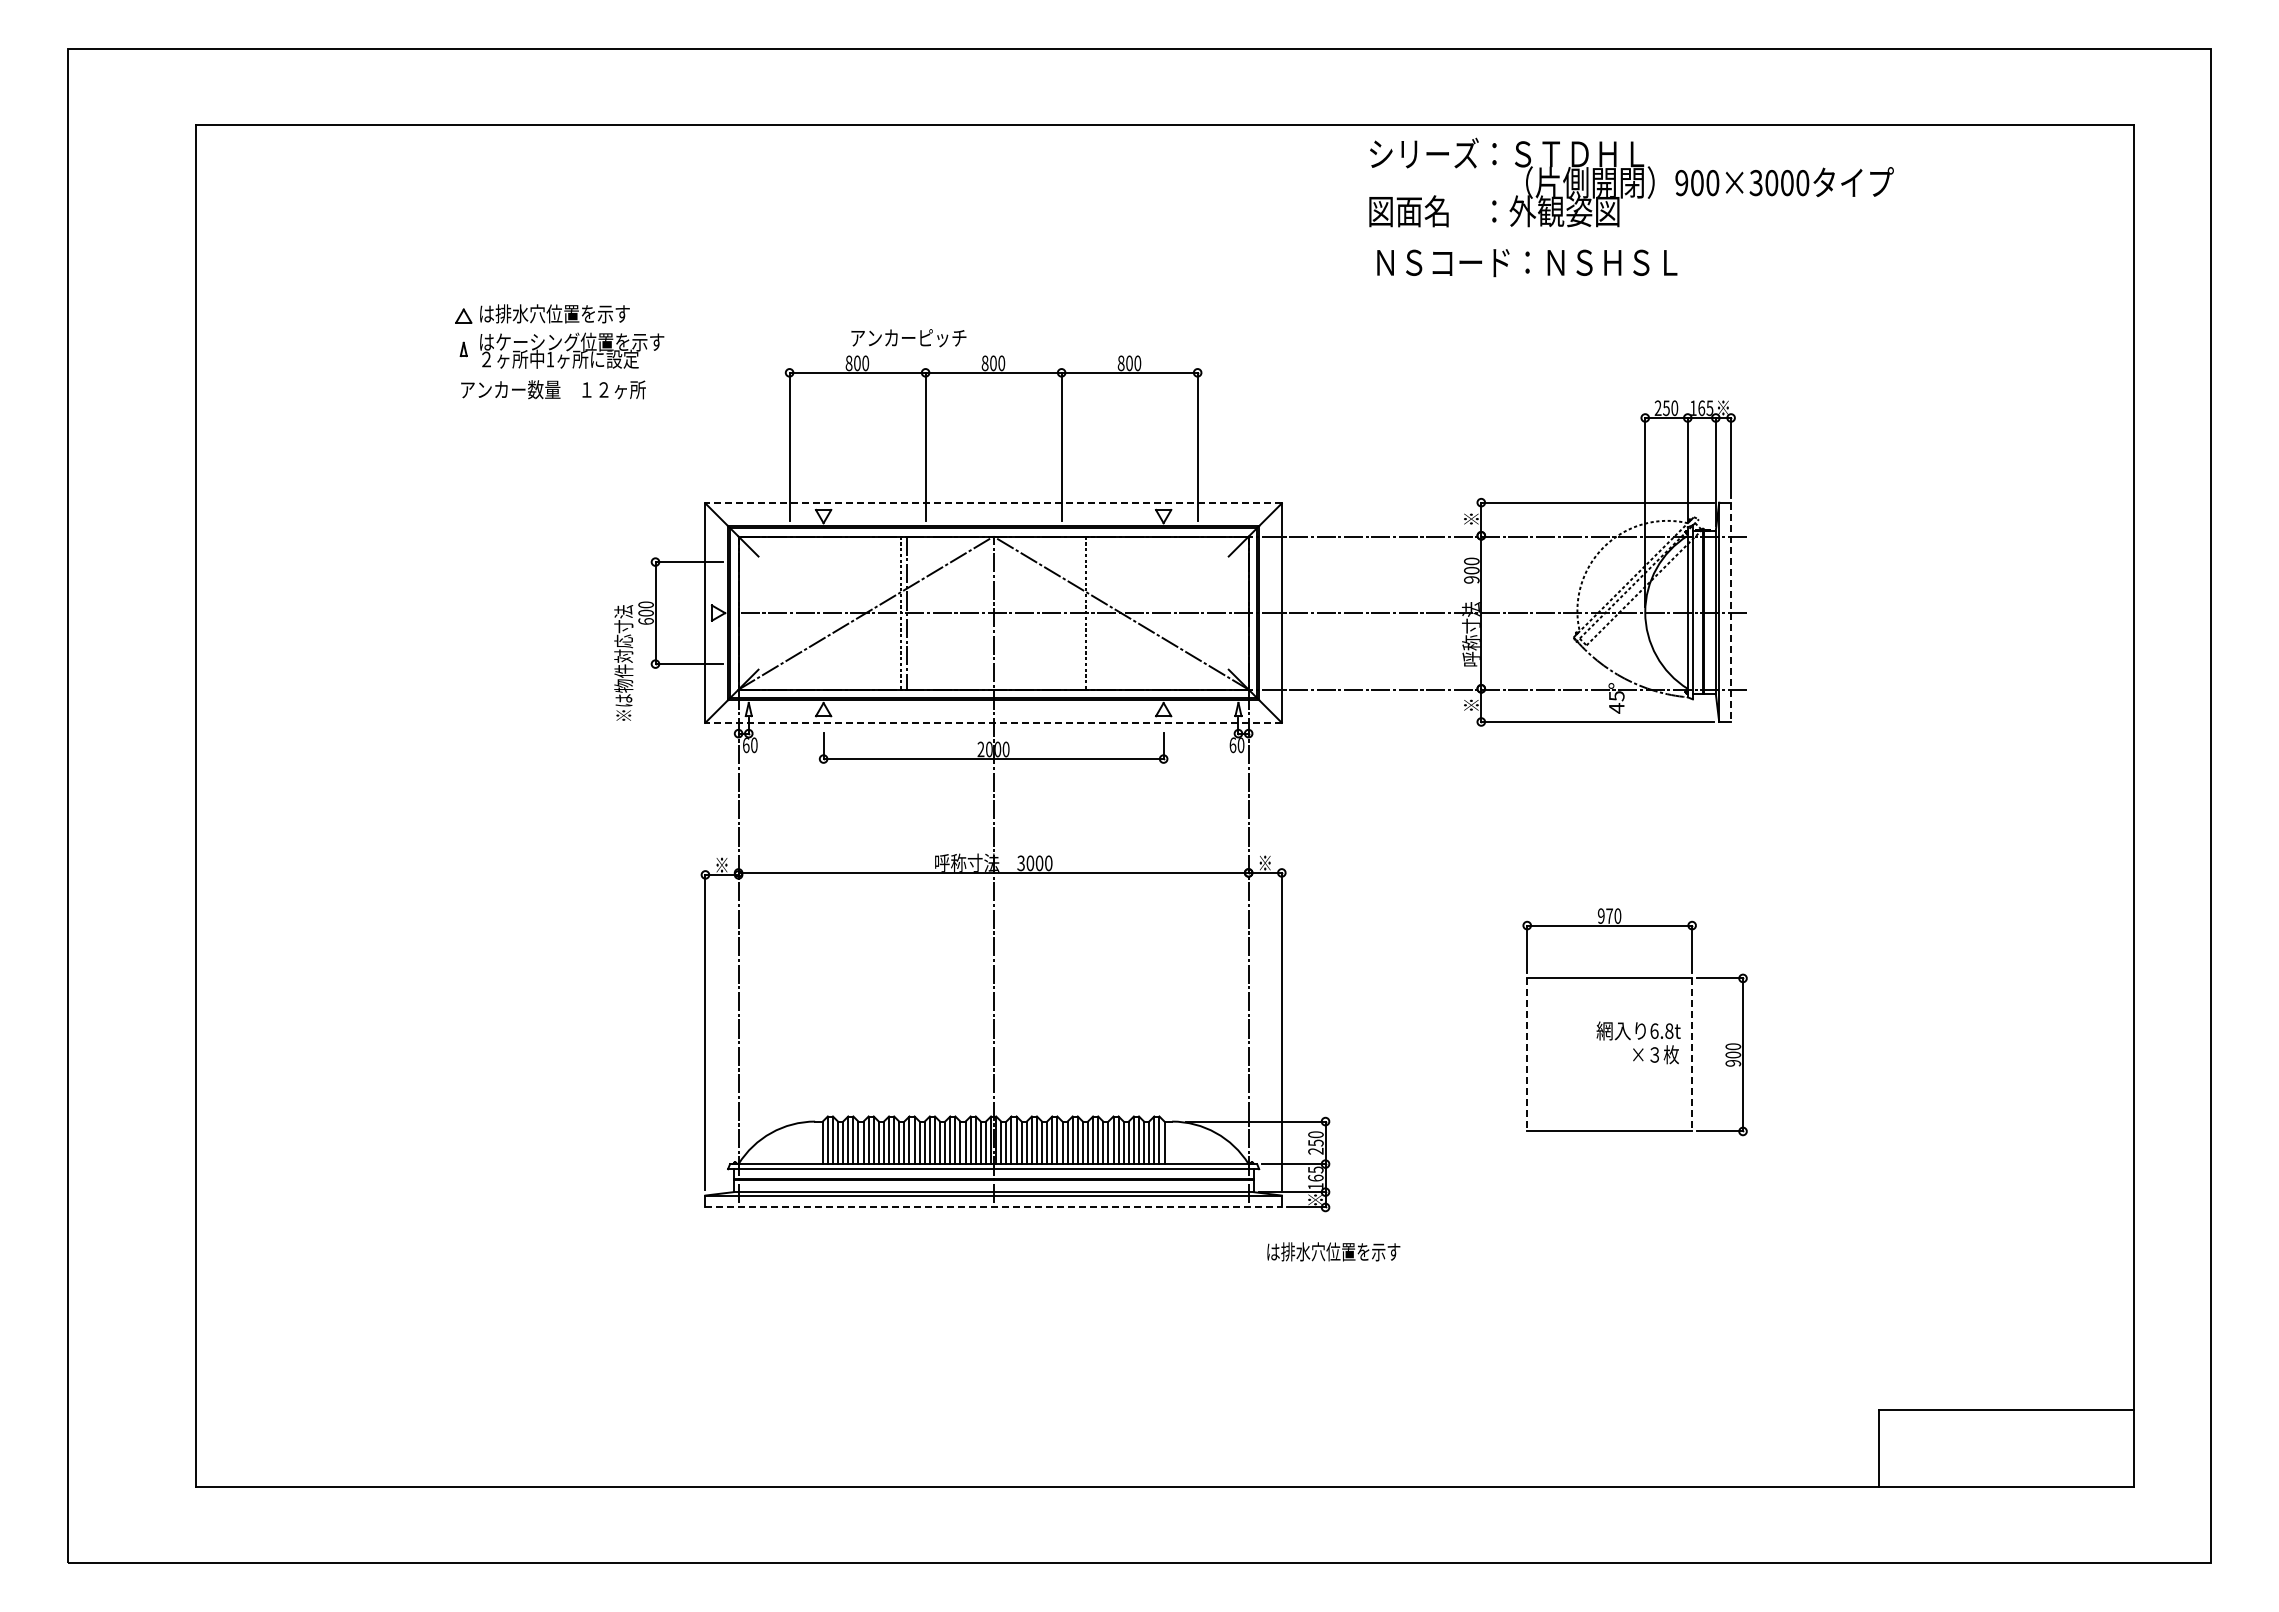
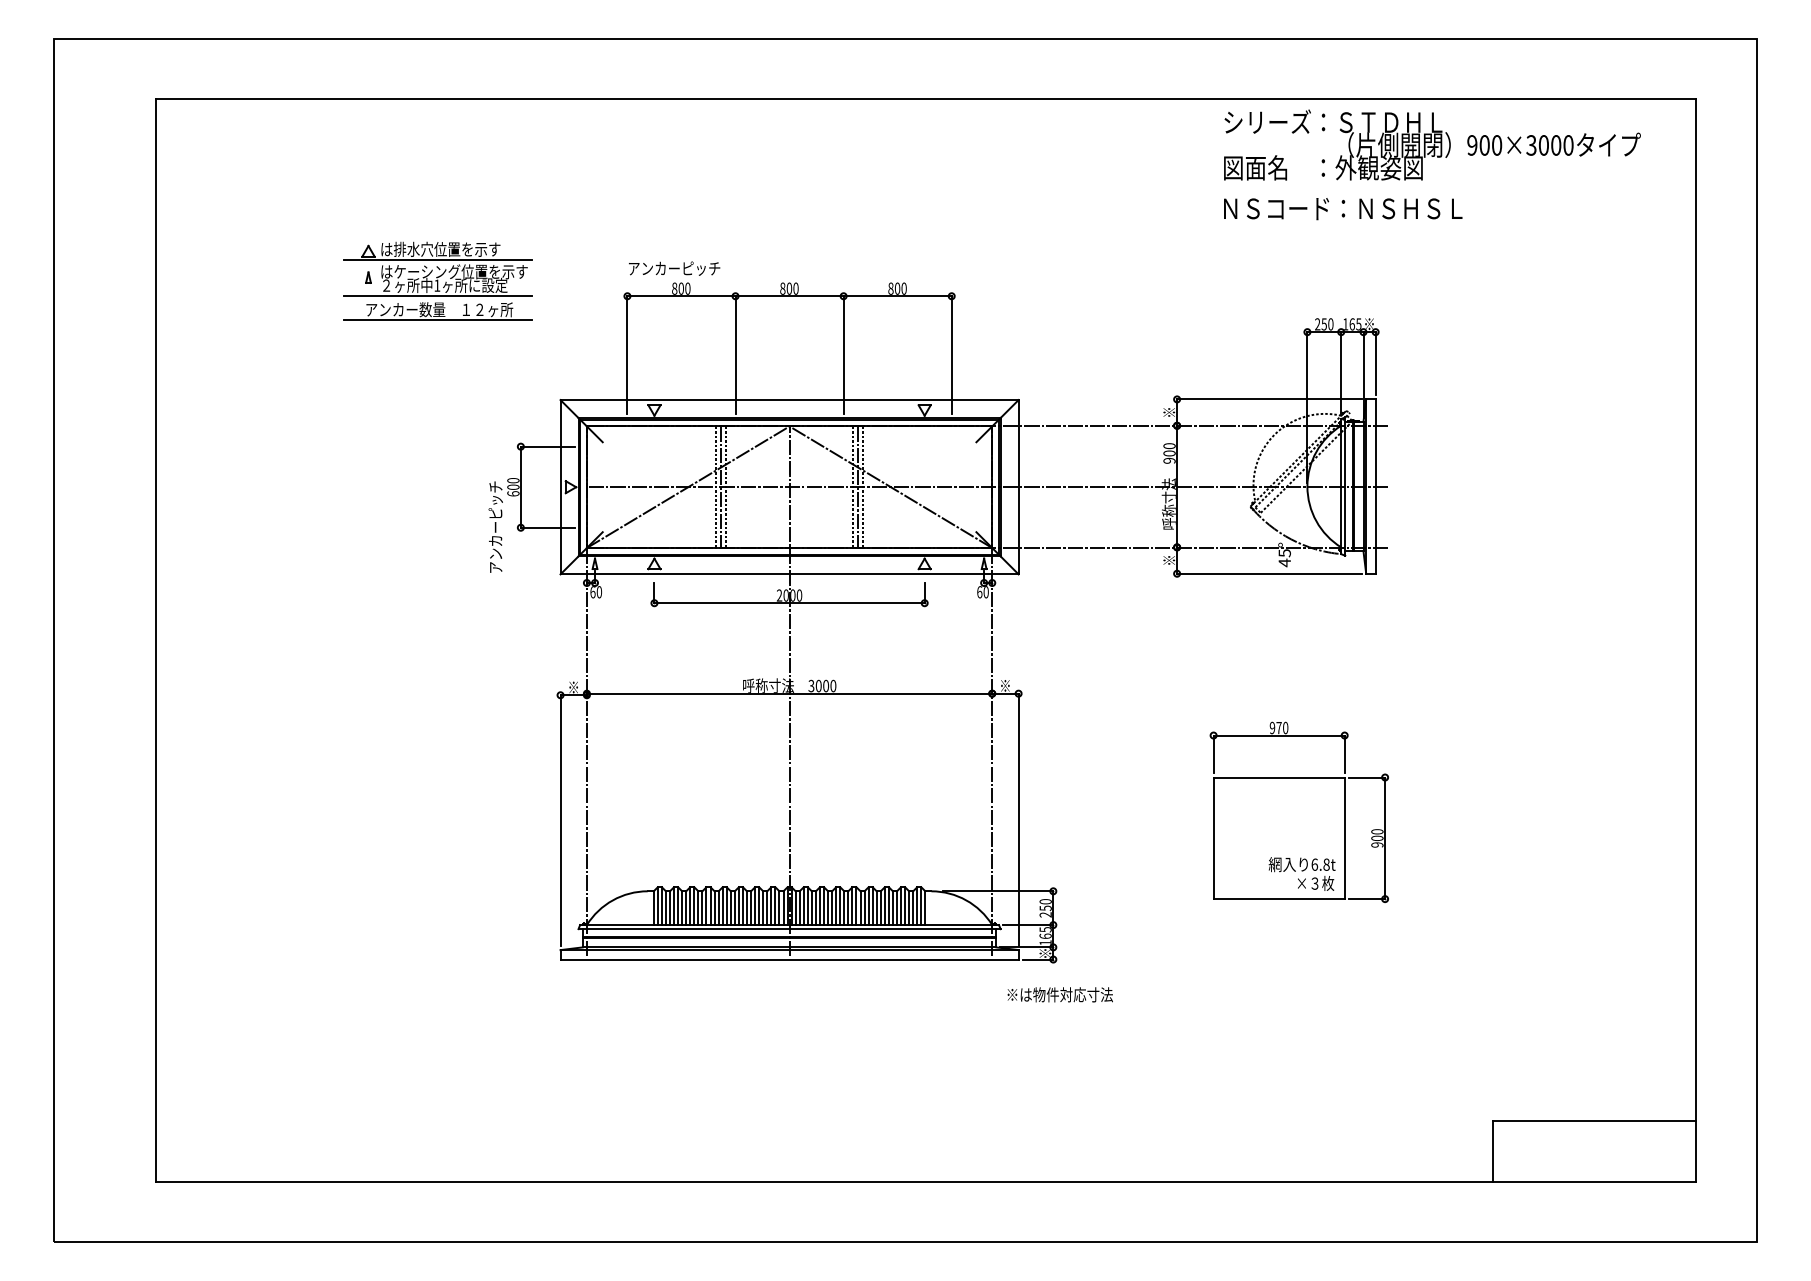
text: (1631, 182) -> (1432, 145), moved
text: (1527, 263) -> (1343, 209), moved
line: (550, 327) -> (437, 260), added
text: (908, 338) -> (674, 268), moved
line: (550, 372) -> (437, 295), added
line: (550, 402) -> (437, 319), added
line: (993, 503) -> (789, 400), dashed -> solid
line: (913, 612) -> (725, 486), added
line: (1073, 612) -> (853, 486), added
line: (1079, 612) -> (857, 486), added
line: (1731, 612) -> (1375, 486), dashed -> solid
text: (623, 662) -> (495, 526), ※は物件対応寸法 -> アンカーピッチ
line: (993, 722) -> (789, 574), dashed -> solid
text: (1638, 1042) -> (1302, 873), moved
line: (1527, 1054) -> (1213, 837), dashed -> solid
line: (1692, 1054) -> (1344, 837), dashed -> solid
line: (994, 1207) -> (790, 959), dashed -> solid
text: (1333, 1251) -> (1059, 994), は排水穴位置を示す -> ※は物件対応寸法

